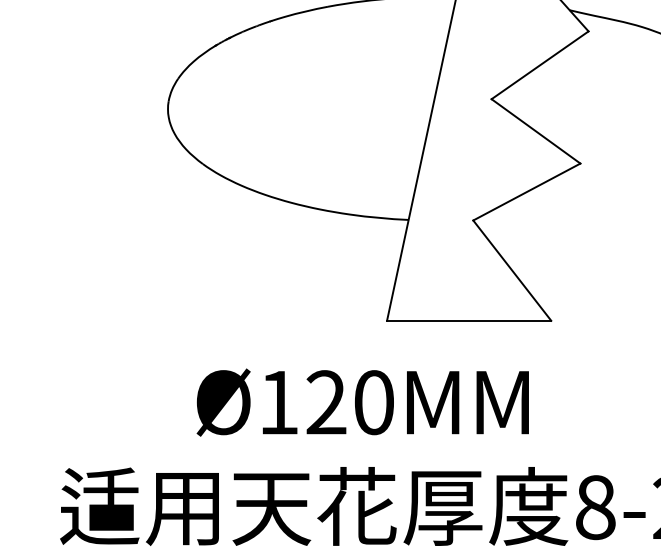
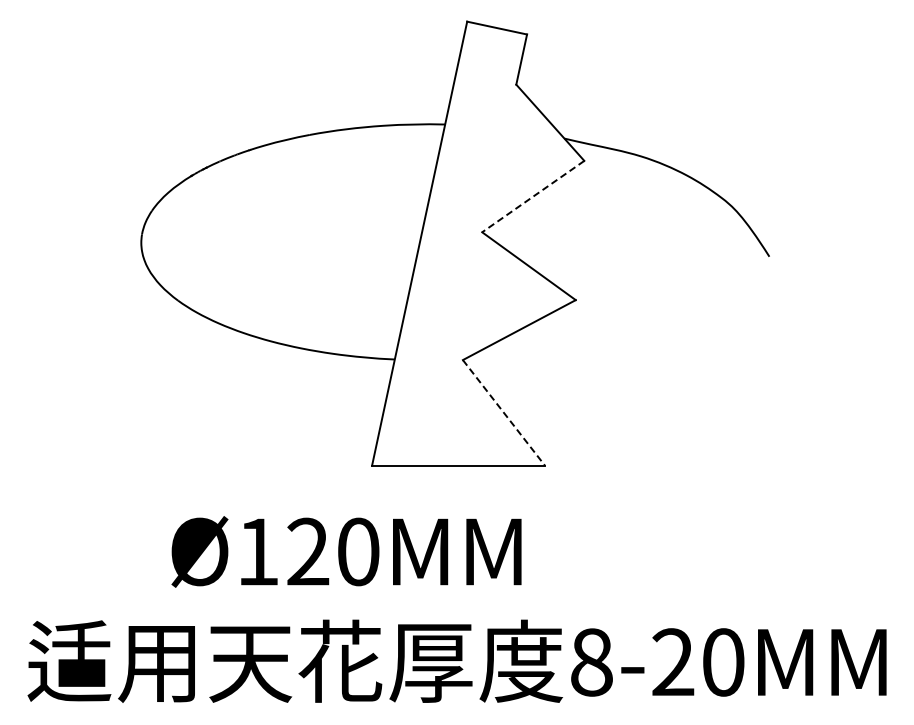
line: (539, 65) -> (532, 196), solid -> dashed
line: (511, 270) -> (503, 412), solid -> dashed

